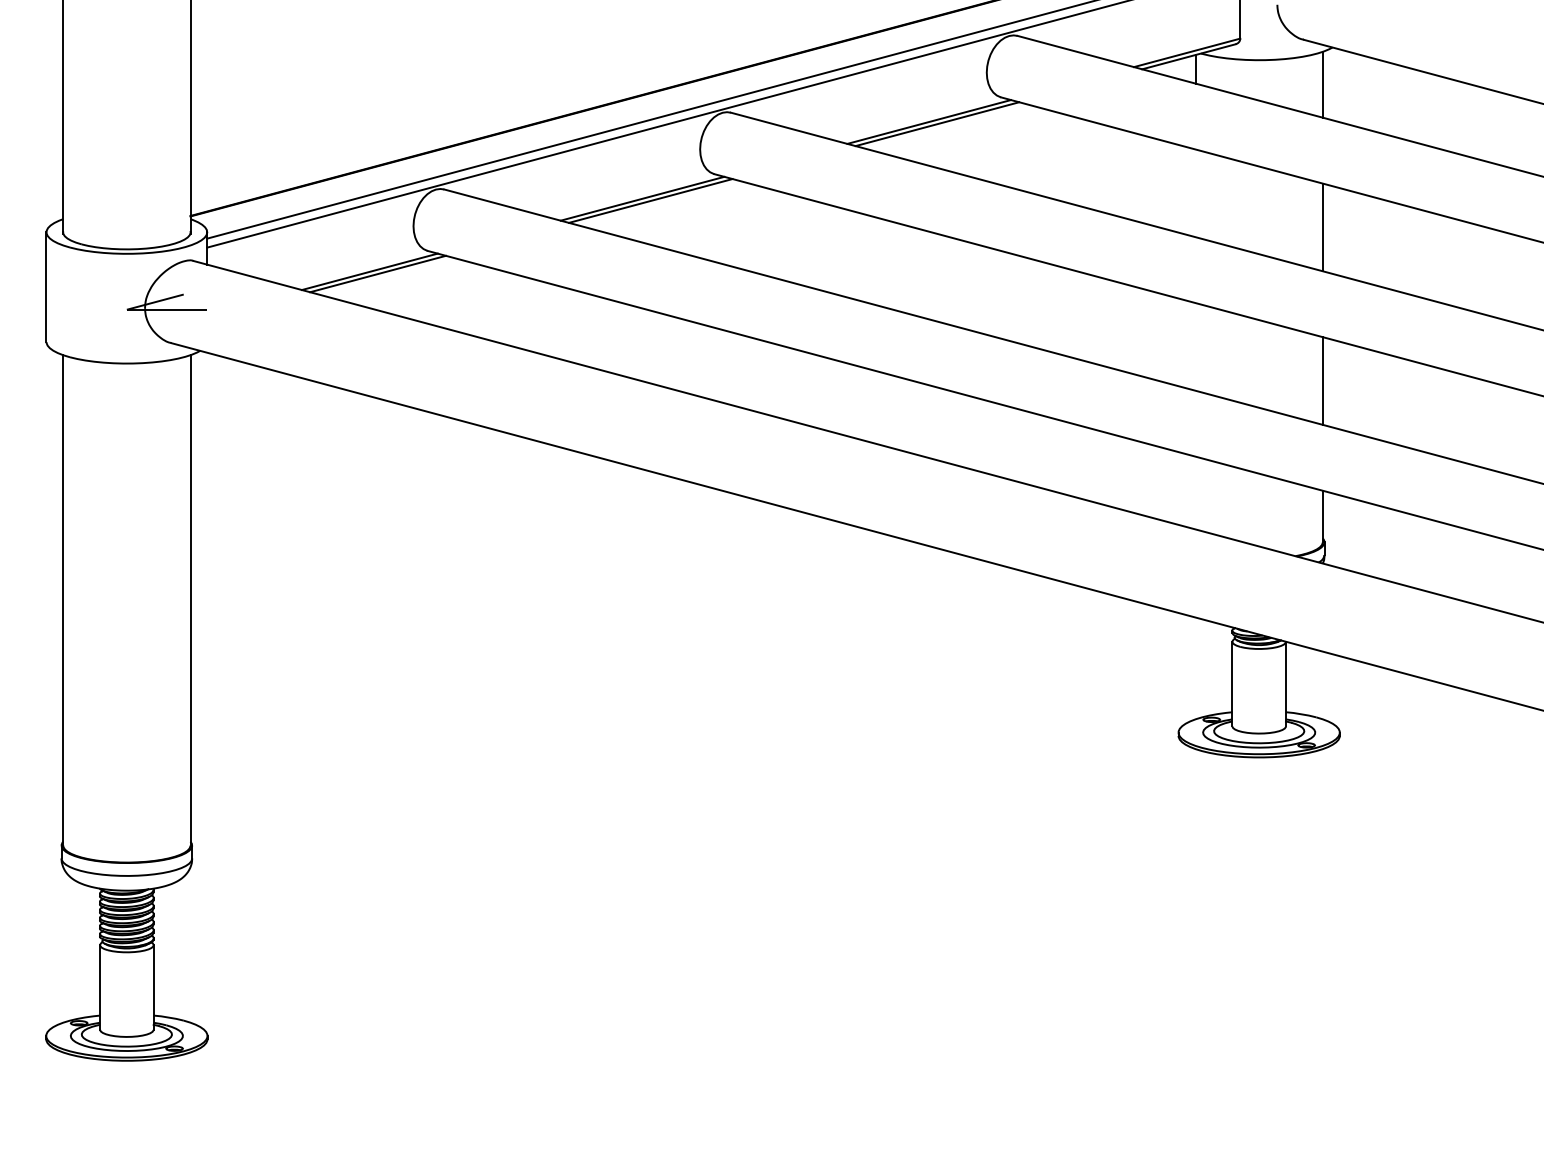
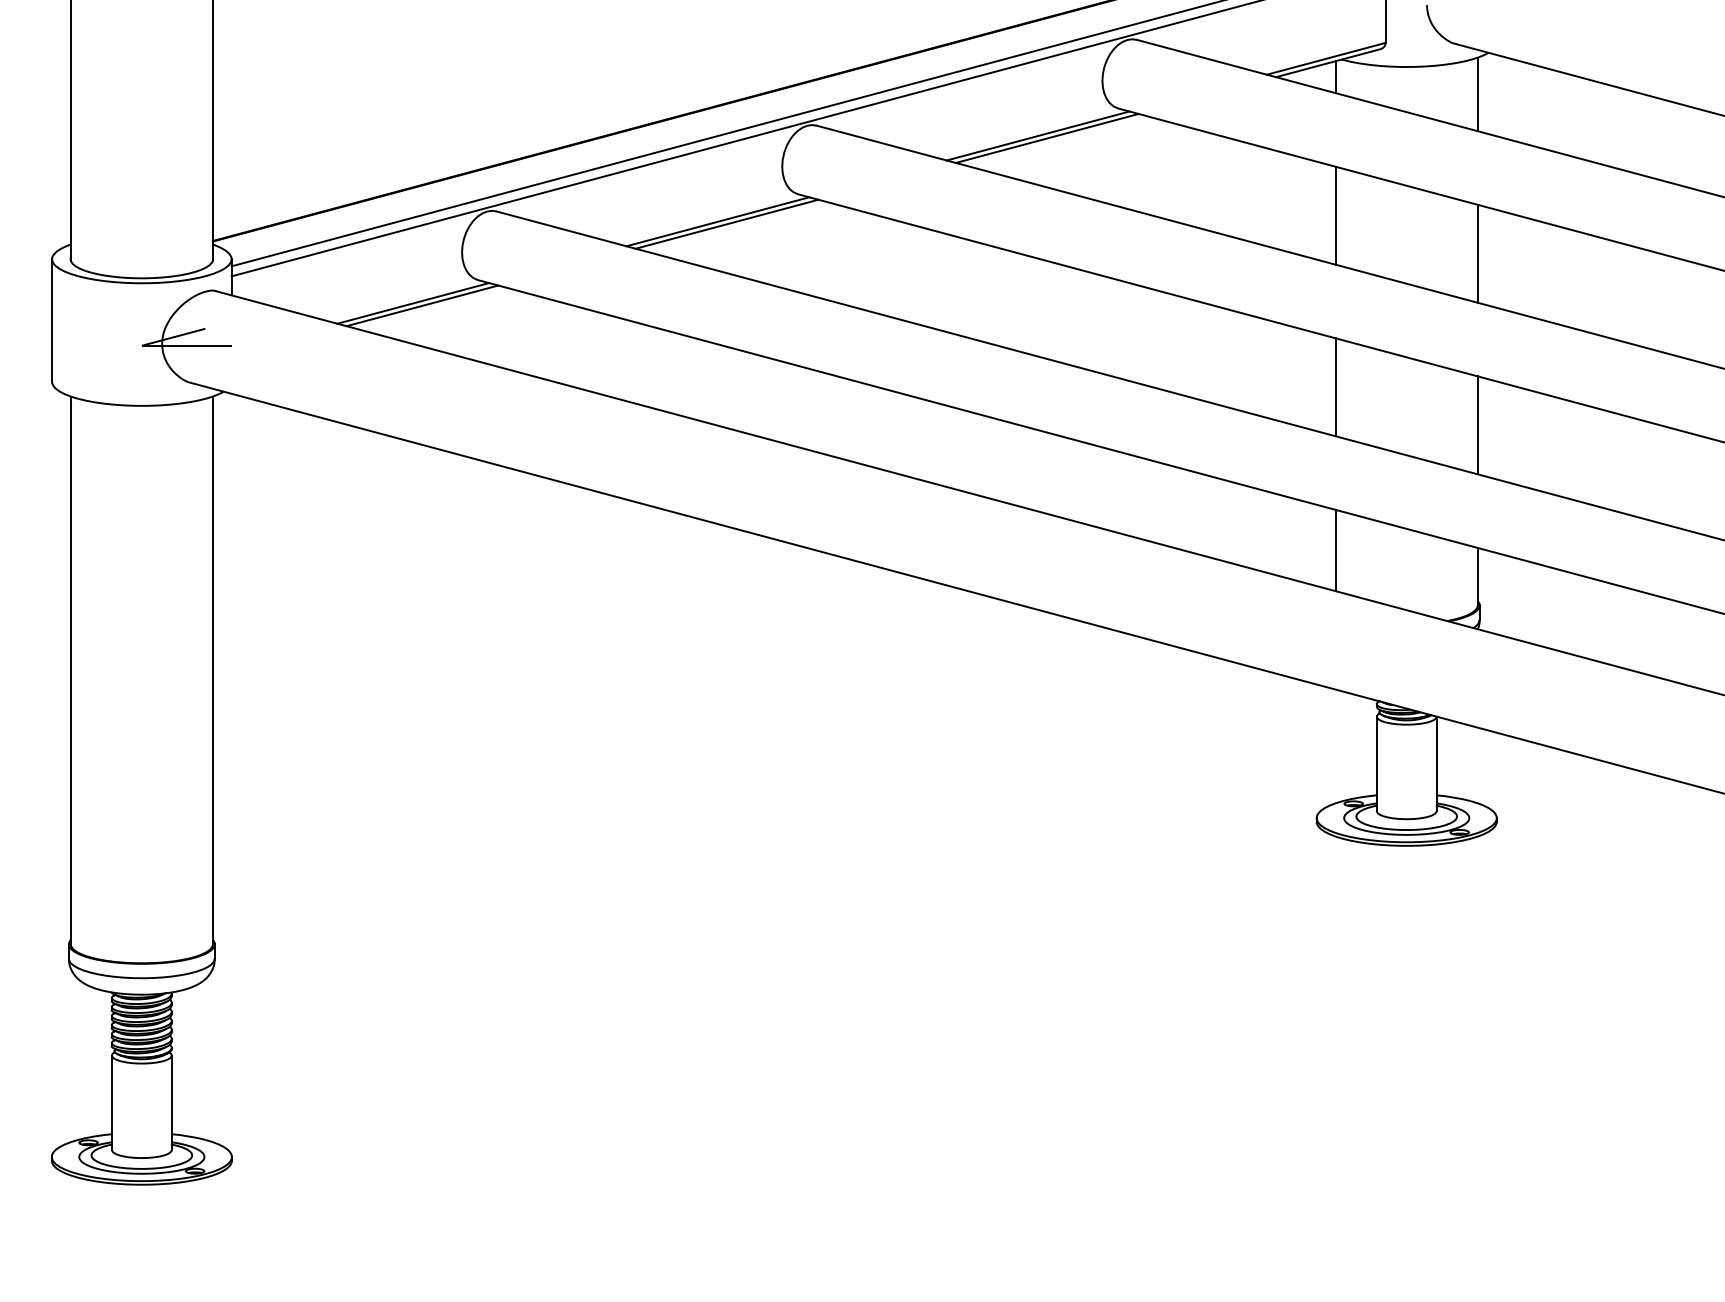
line: (1195, 193) -> (1335, 215), added
line: (1195, 347) -> (1335, 387), added
line: (1195, 493) -> (1335, 550), added

